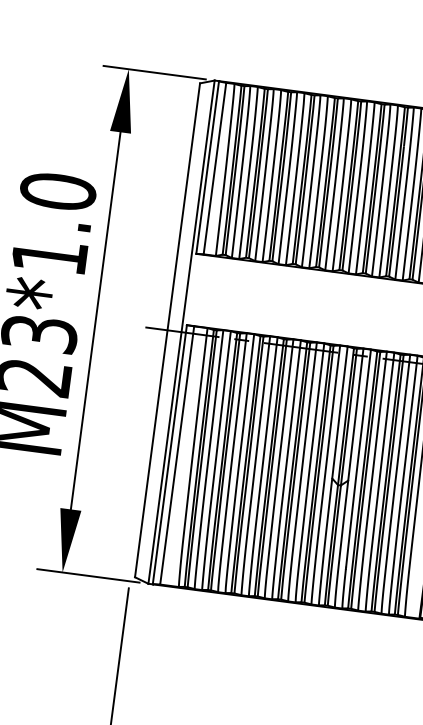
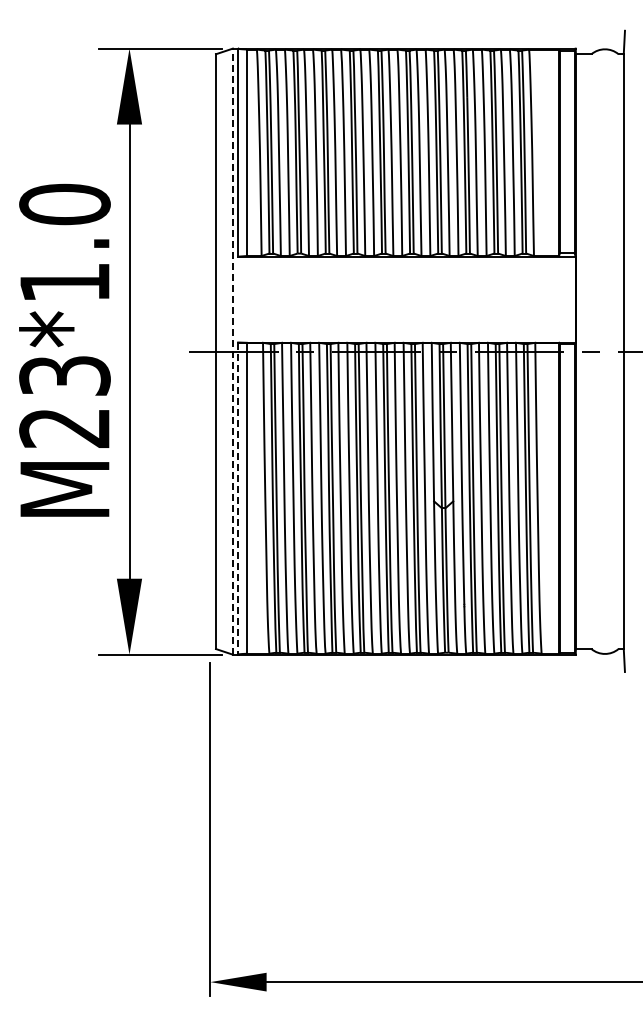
line: (181, 332) -> (232, 351), solid -> dashed
line: (170, 454) -> (238, 498), solid -> dashed

